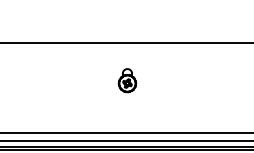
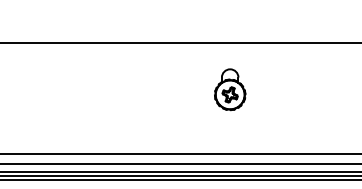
part: (127, 80) -> (230, 89), size x1.43

